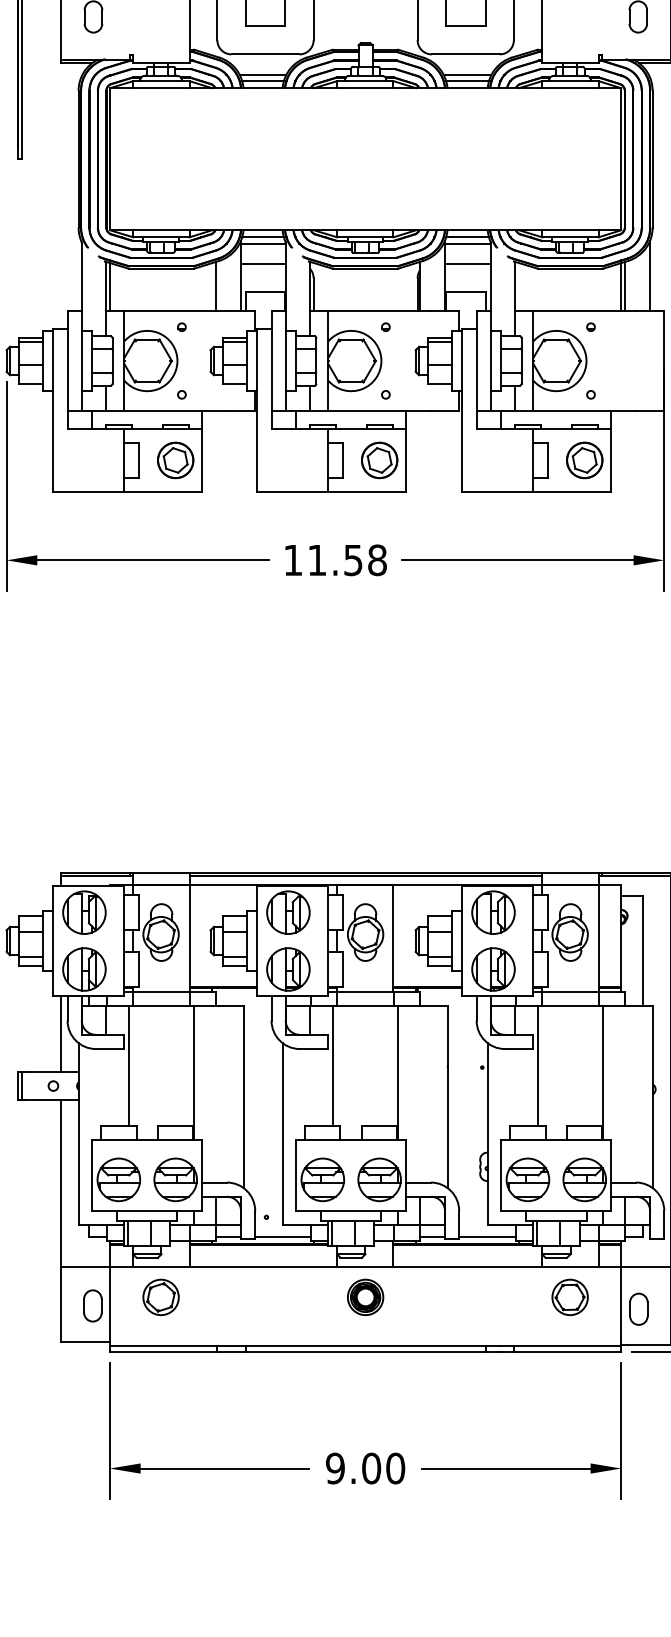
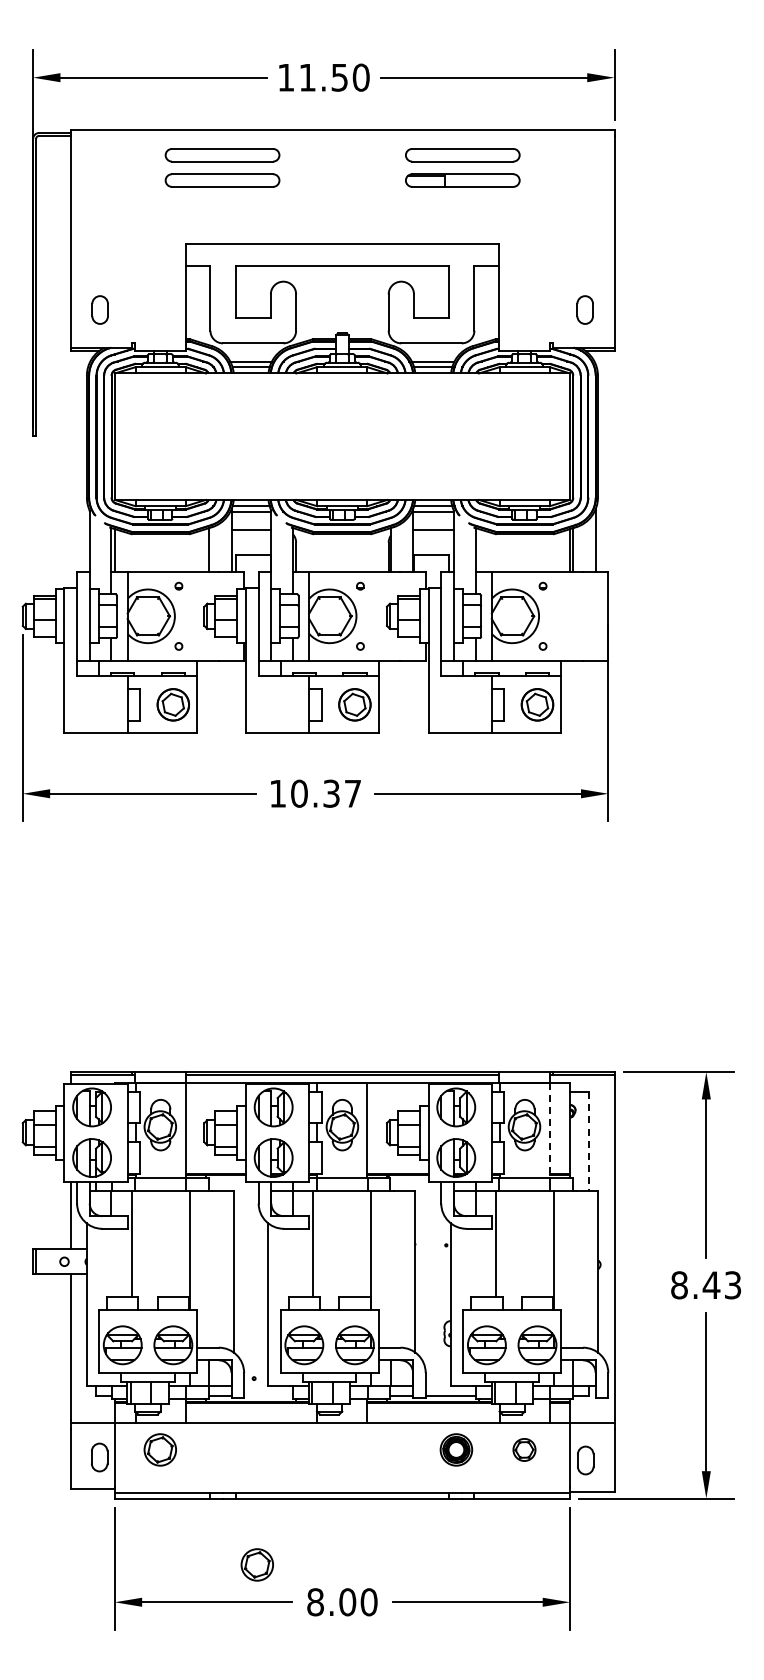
text: (347, 560) -> (326, 793), 11.58 -> 10.37
line: (598, 938) -> (549, 1130), solid -> dashed
line: (643, 952) -> (589, 1142), solid -> dashed
line: (282, 1236) -> (268, 1395), removed
part: (365, 1296) -> (456, 1449), moved
part: (570, 1296) -> (524, 1449), size x0.7
part: (269, 1426) -> (256, 1564), added
text: (335, 1468) -> (315, 1602), 9.00 -> 8.00

